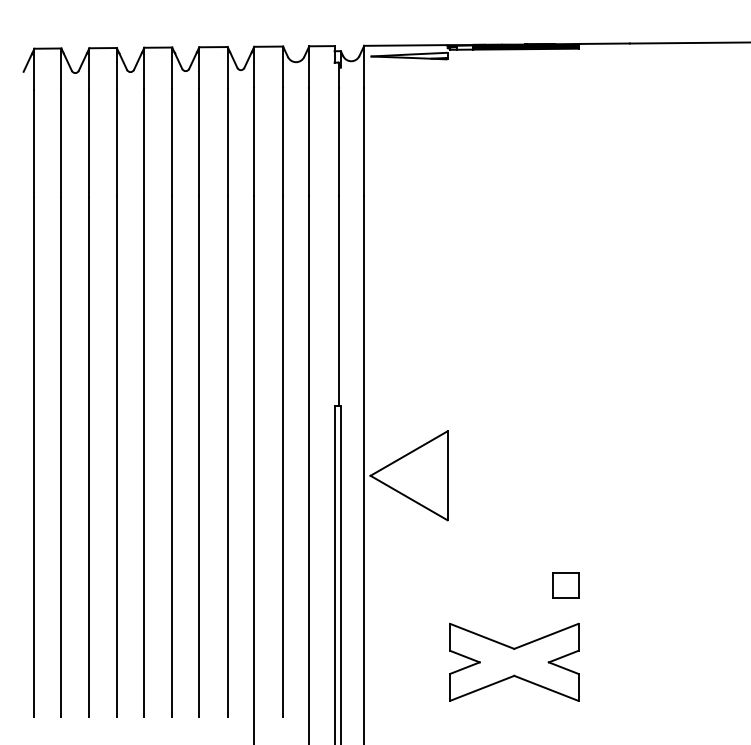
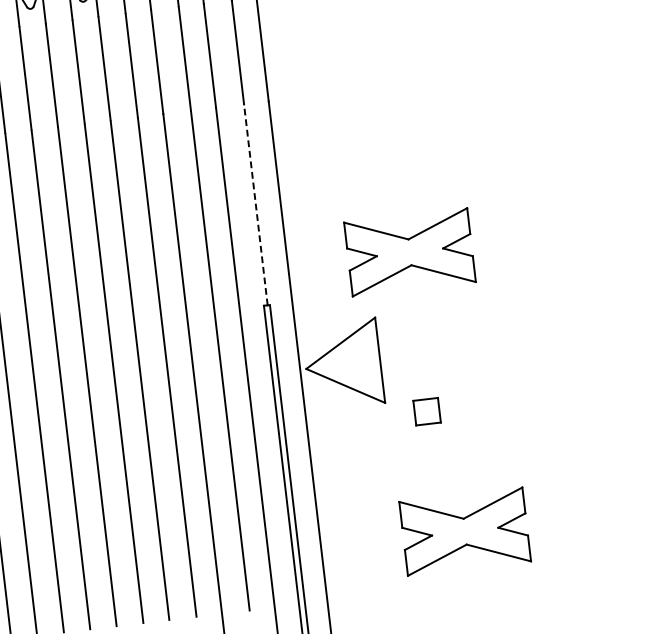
line: (338, 300) -> (255, 204), solid -> dashed
part: (491, 367) -> (410, 251), added
part: (565, 585) -> (426, 411), moved

